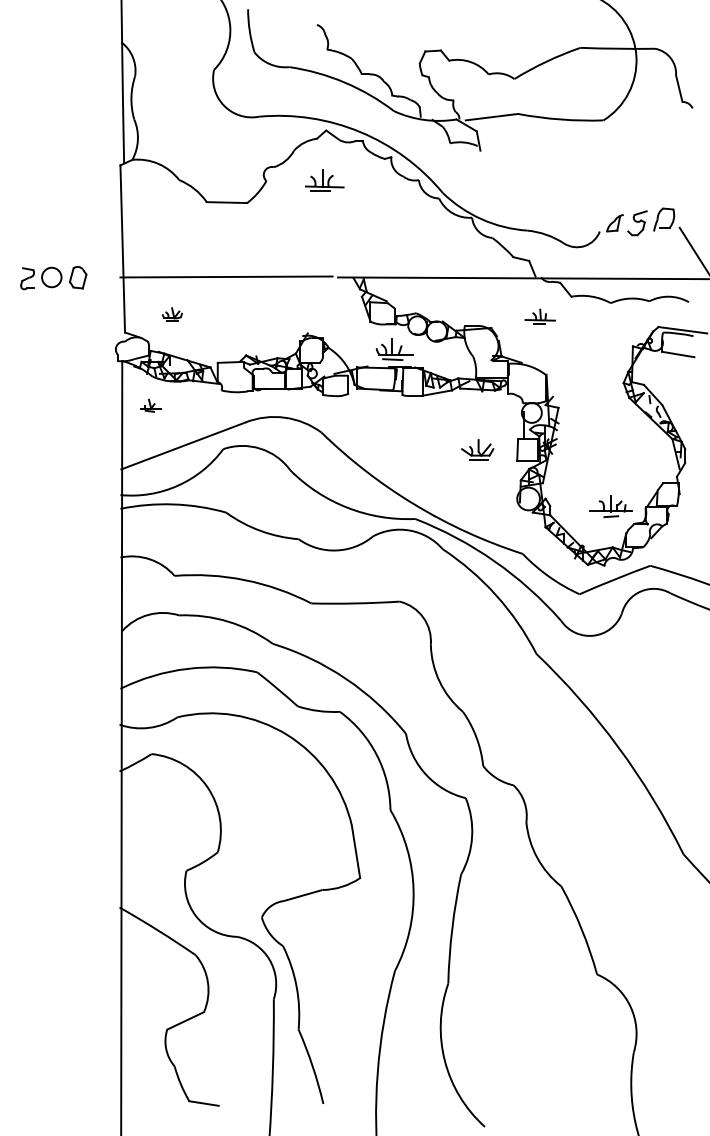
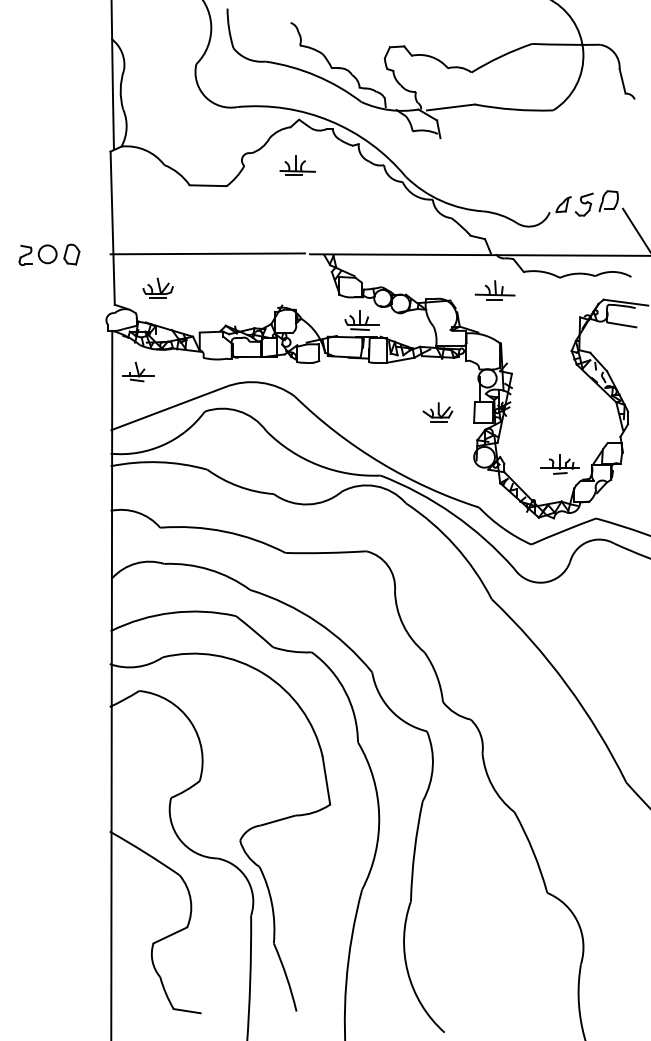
part: (172, 314) -> (158, 288), size x1.67
part: (540, 316) -> (495, 290), size x1.43
part: (150, 405) -> (138, 371), size x1.67

